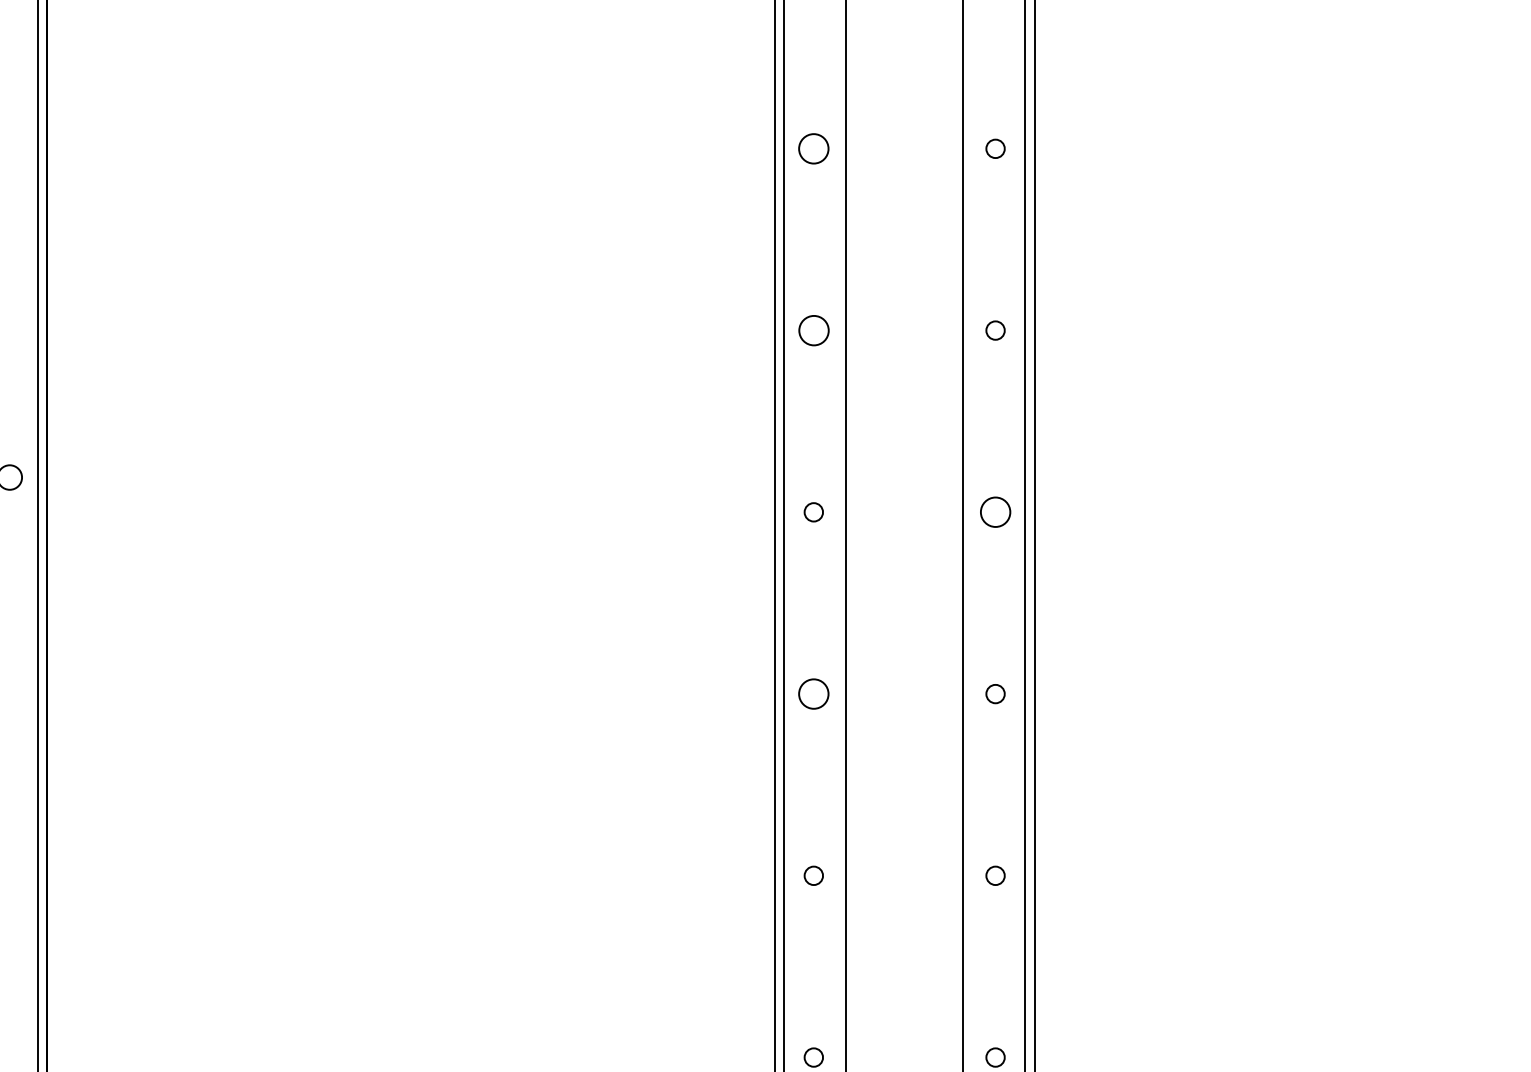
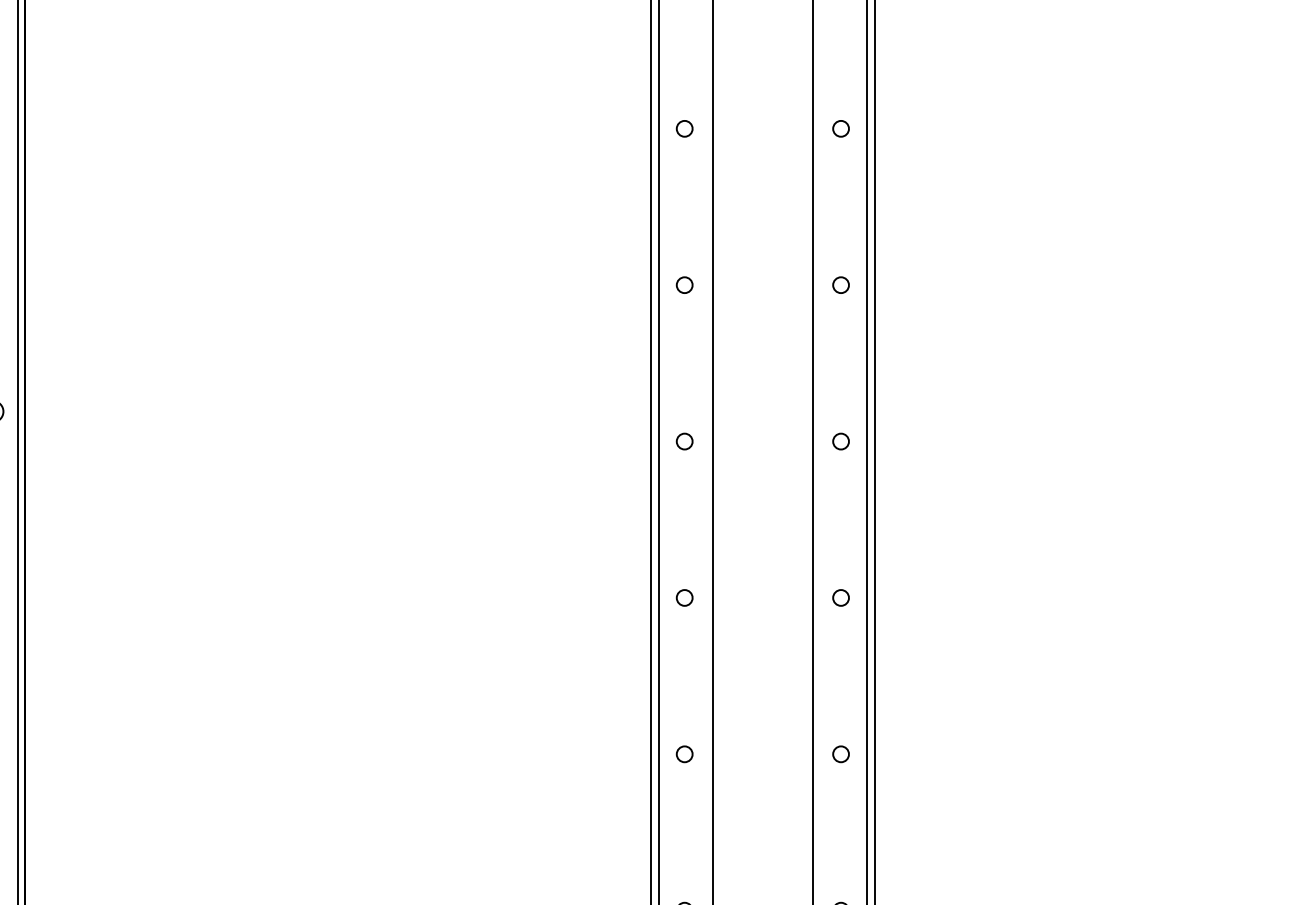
circle: (813, 148) -> (684, 128), size x0.62
circle: (813, 330) -> (684, 285), size x0.62
circle: (995, 512) -> (841, 441), size x0.62
circle: (813, 693) -> (684, 597), size x0.62

